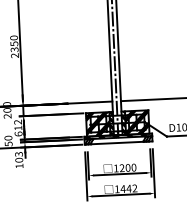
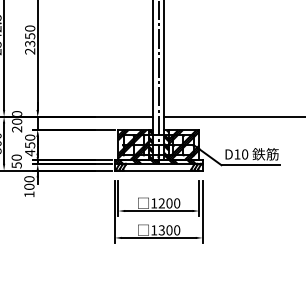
text: (18, 128) -> (30, 145), 612 -> 450
text: (19, 154) -> (29, 179), 103 -> 100
text: (129, 188) -> (169, 230), 1442 -> 1300

